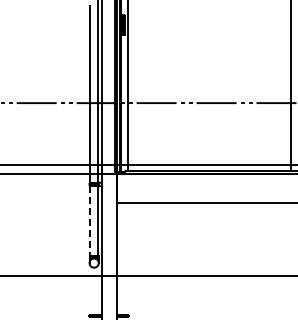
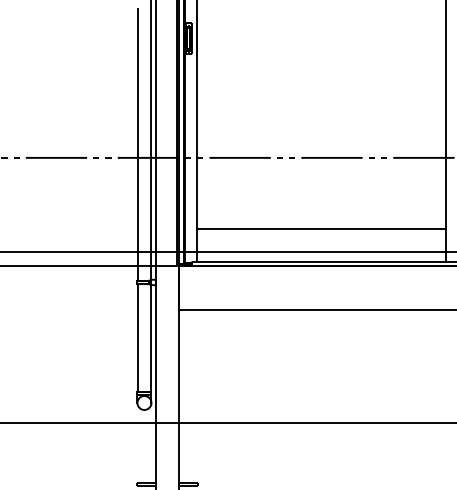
line: (209, 149) -> (321, 228), added
line: (89, 221) -> (137, 339), dashed -> solid

